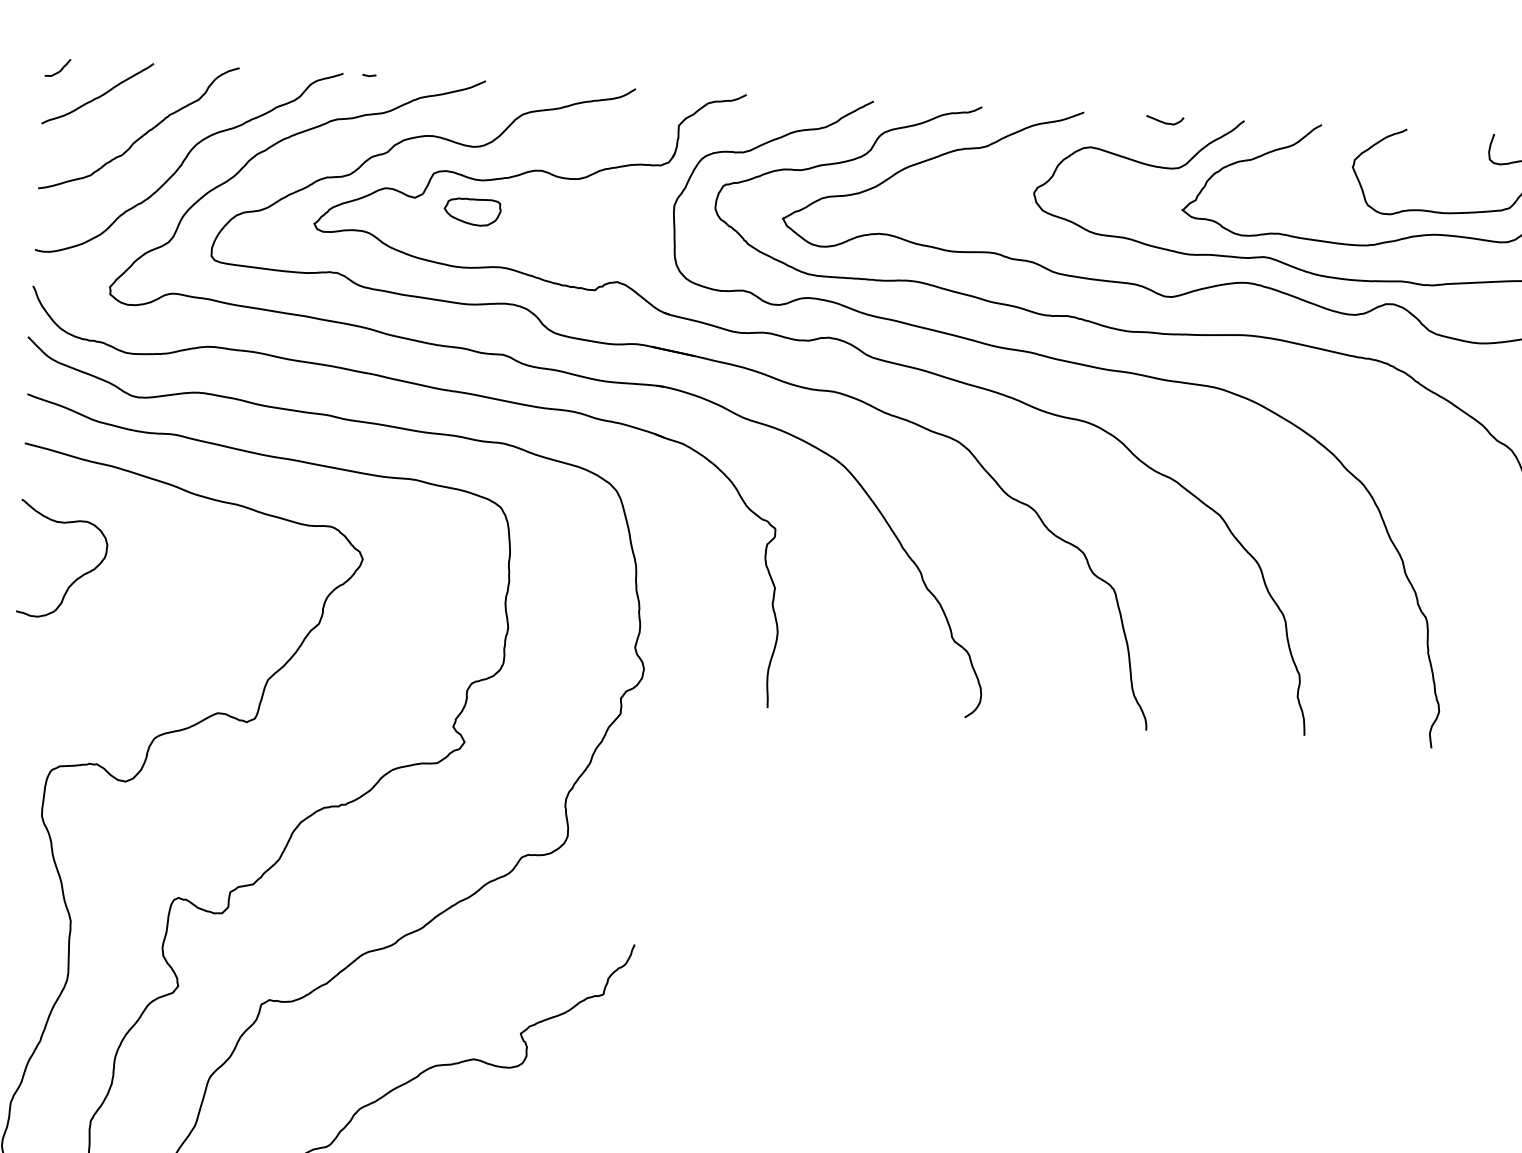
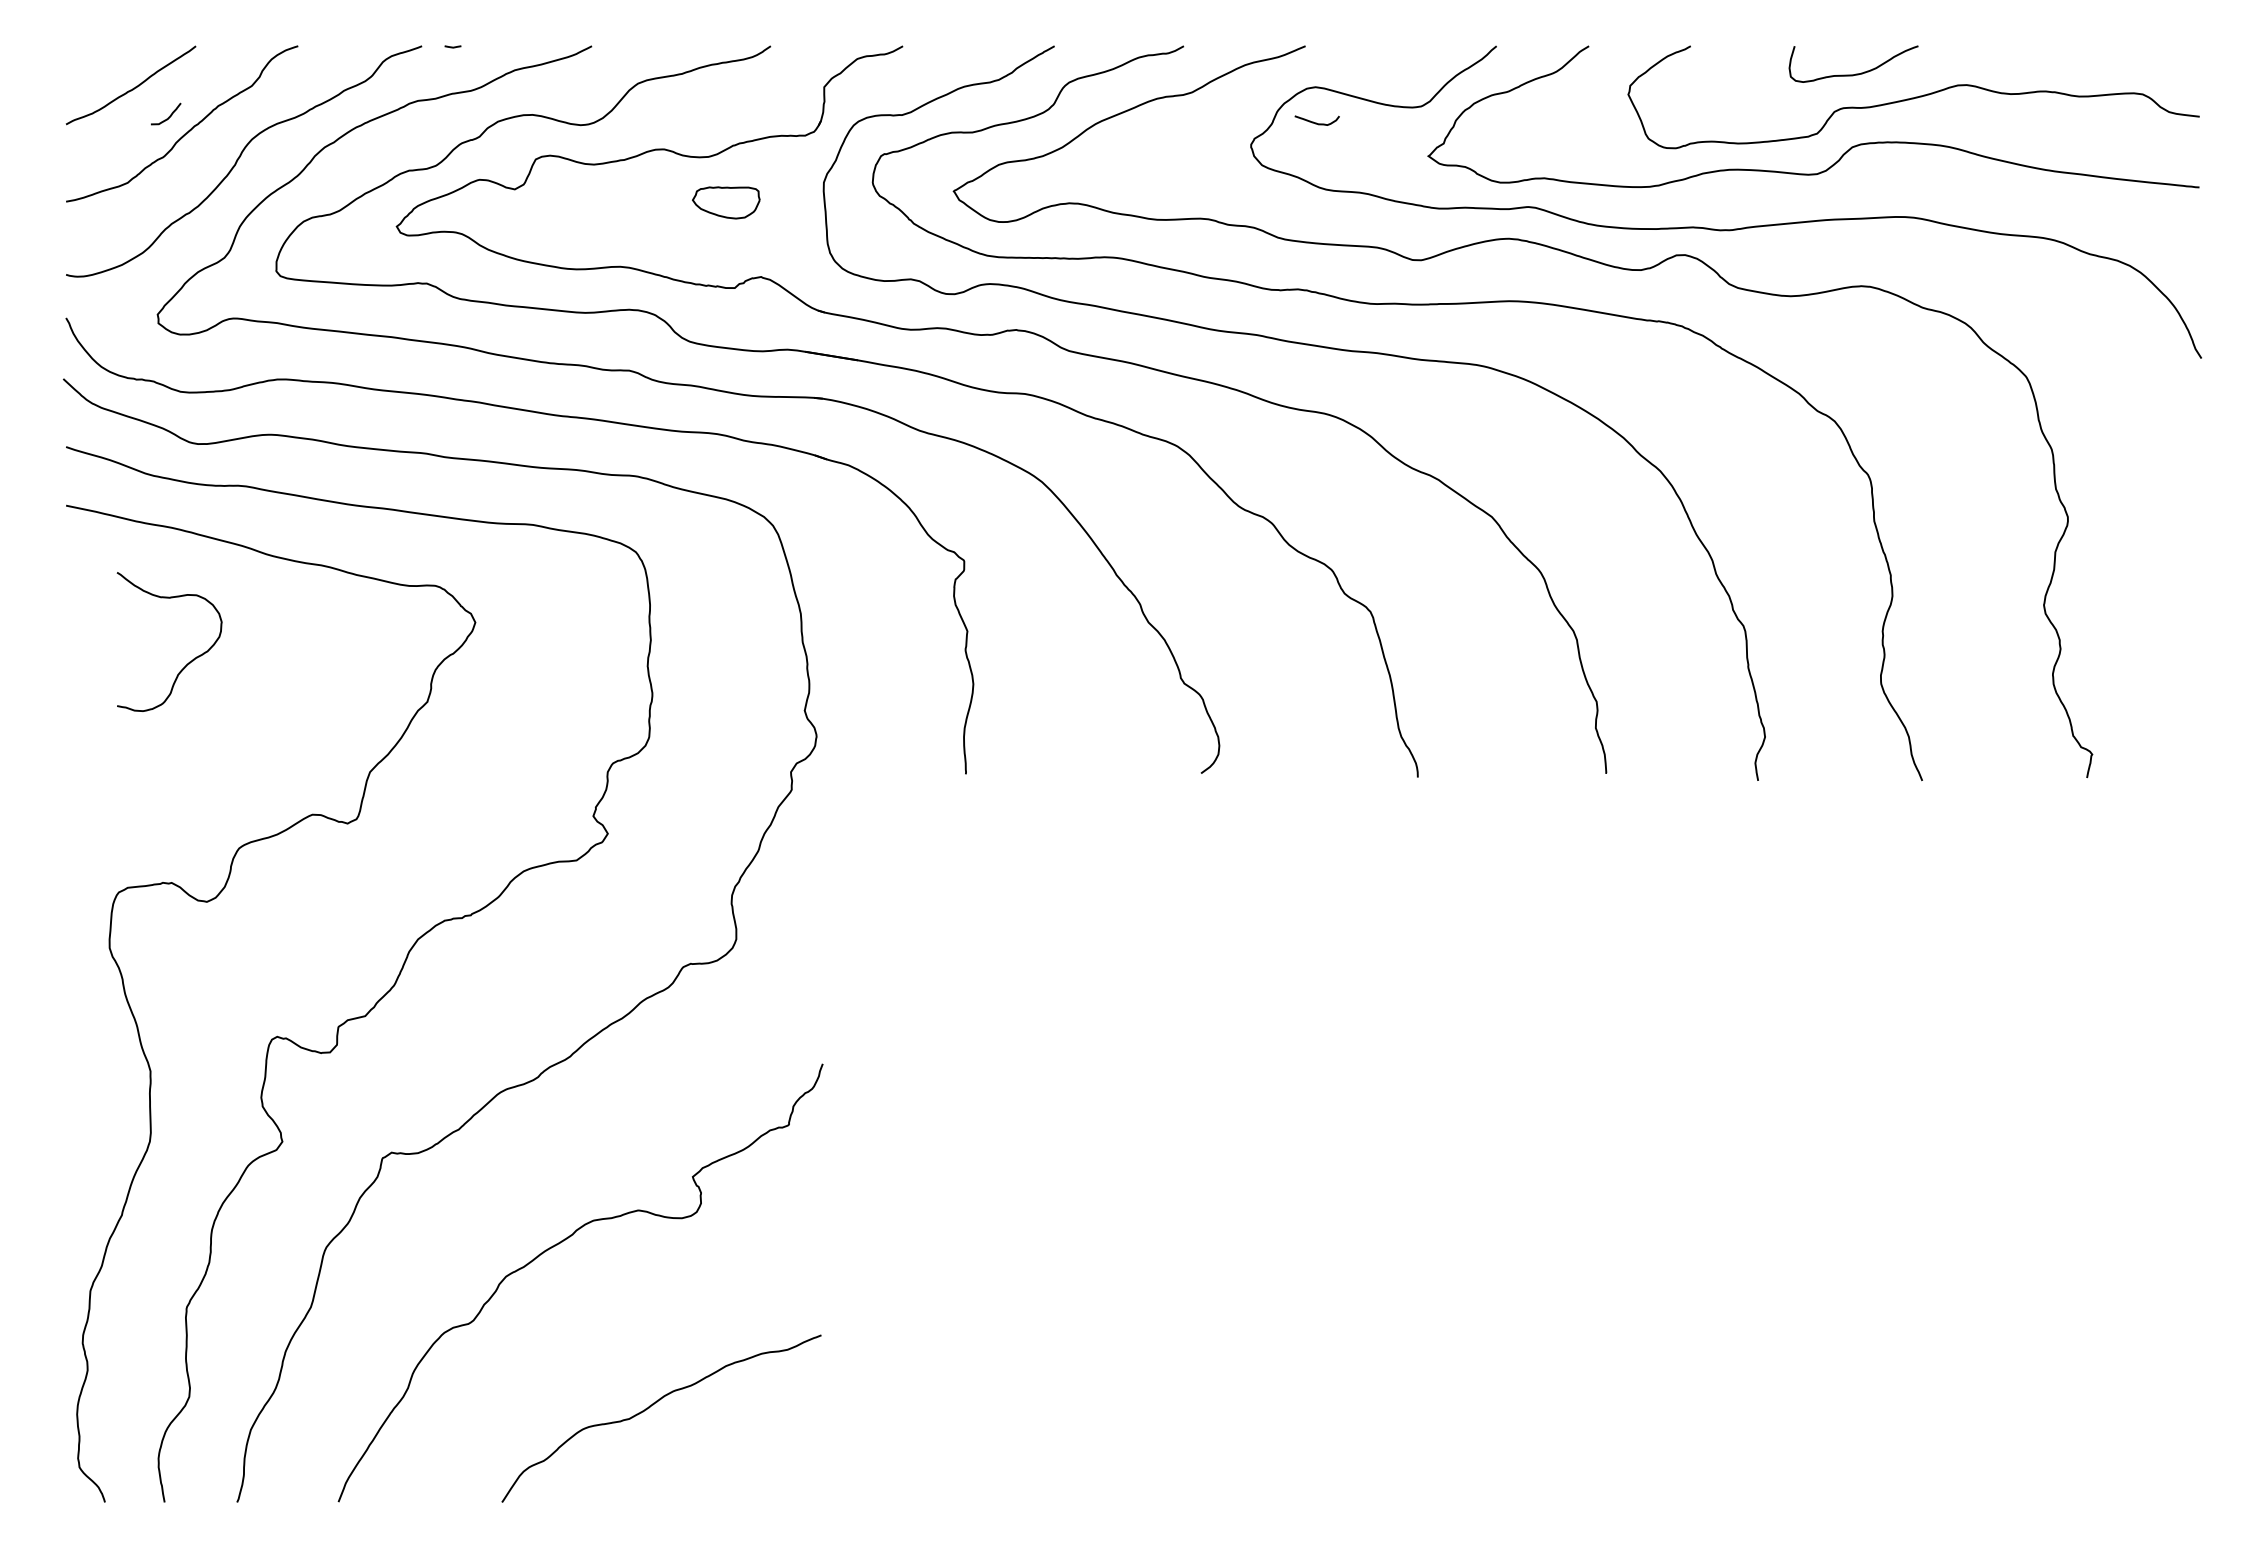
curve: (60, 69) -> (169, 115), moved
curve: (1164, 121) -> (1316, 122), moved
part: (472, 211) -> (726, 202), moved
curve: (78, 577) -> (189, 661), moved

